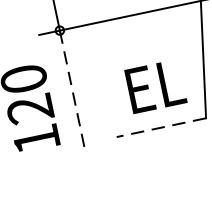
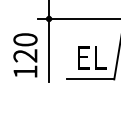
line: (73, 89) -> (49, 50), dashed -> solid
line: (161, 127) -> (90, 79), dashed -> solid

